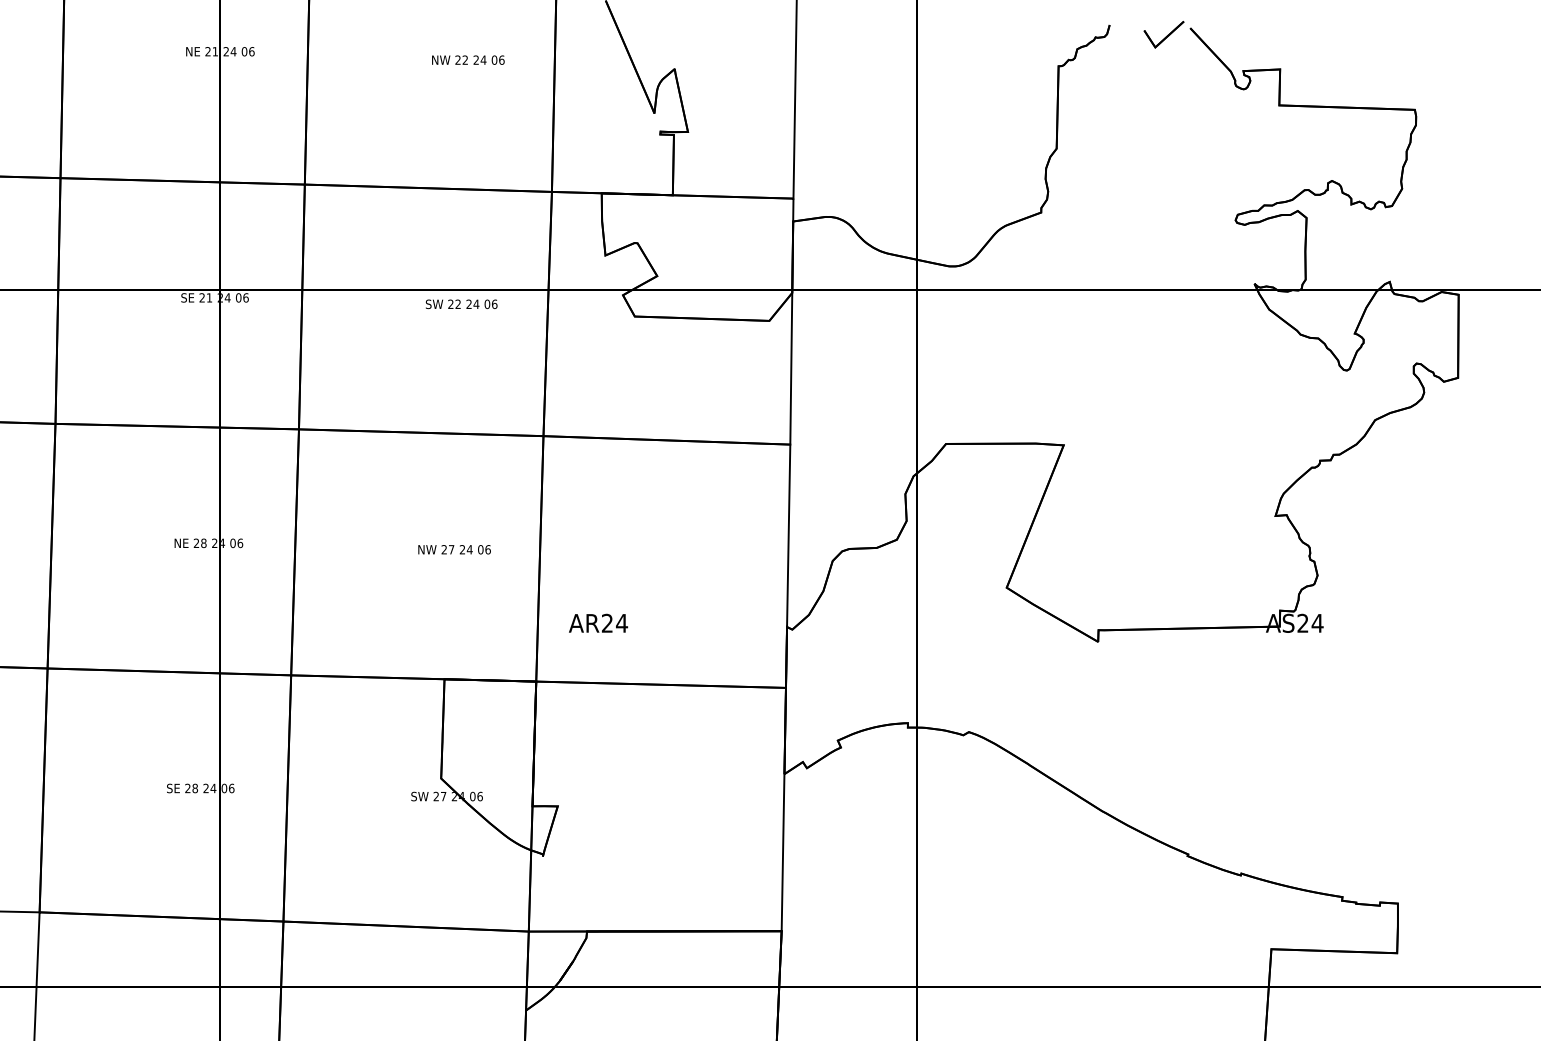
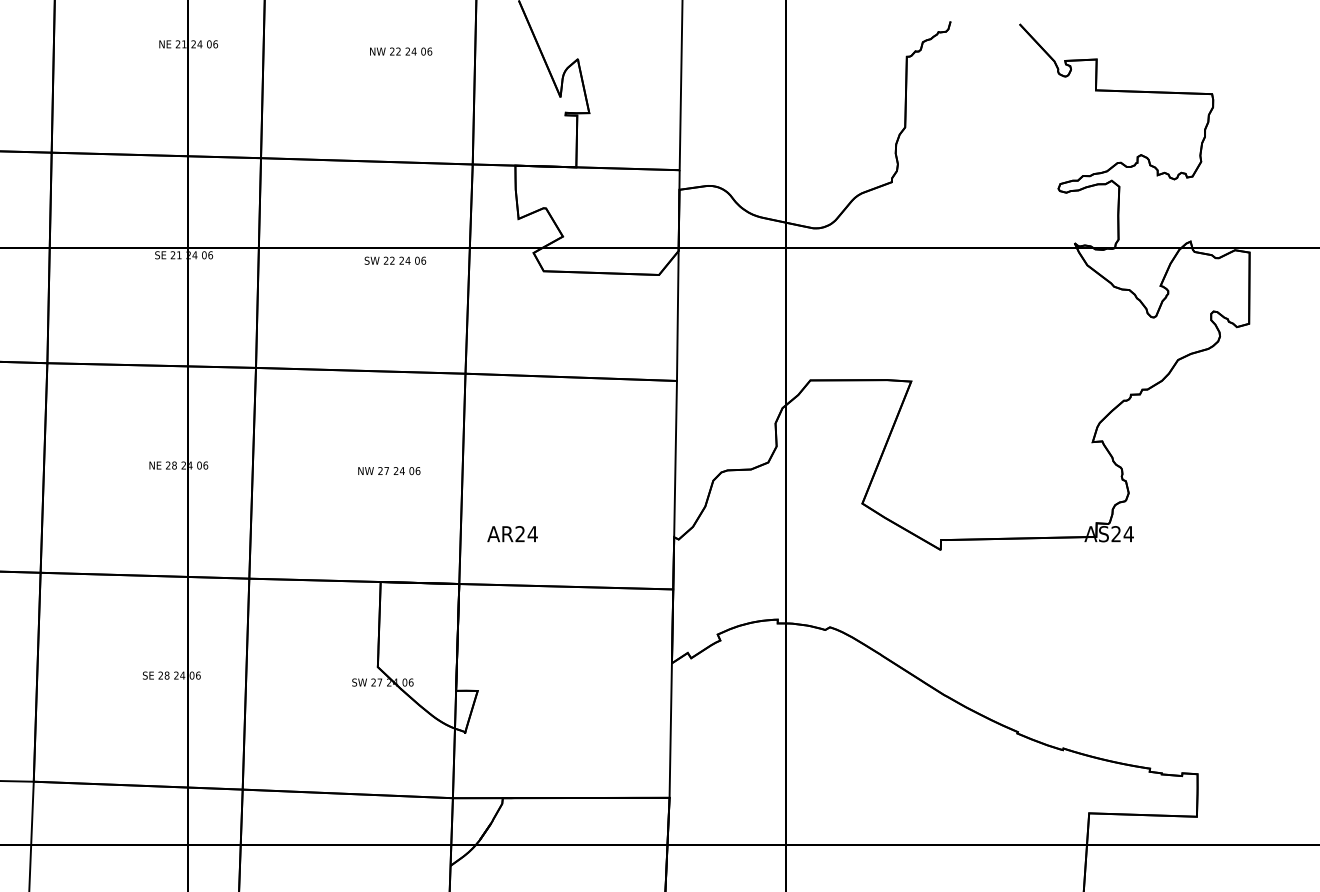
part: (1163, 34) -> (996, 29), removed

